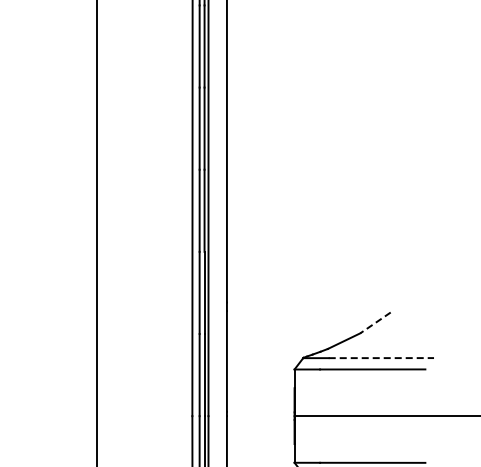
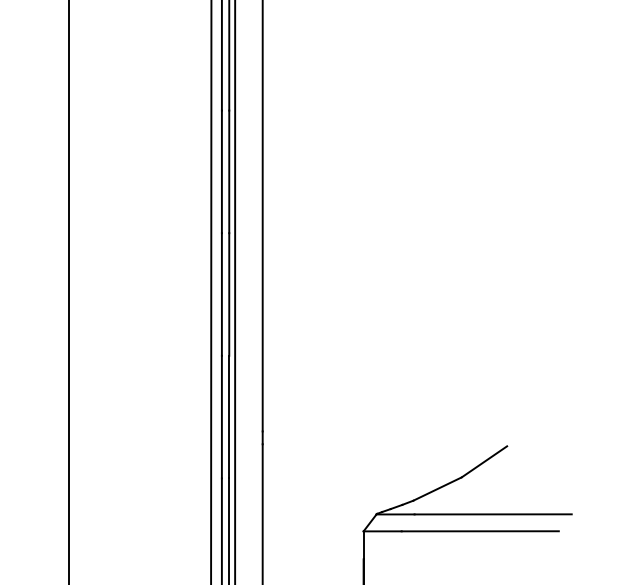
line: (375, 323) -> (484, 462), dashed -> solid
line: (381, 358) -> (493, 514), dashed -> solid

